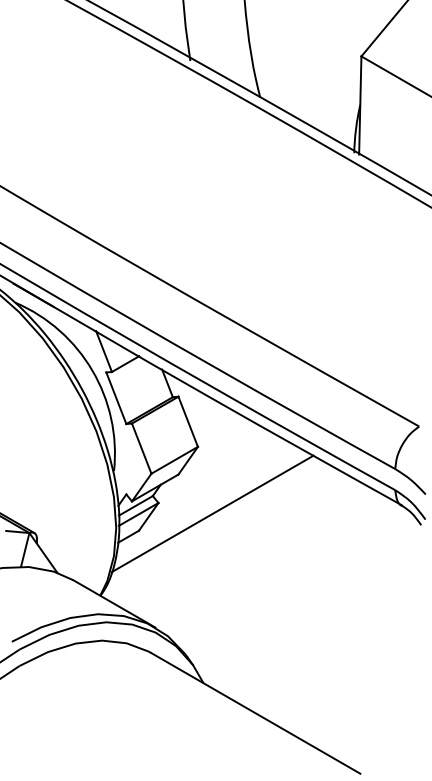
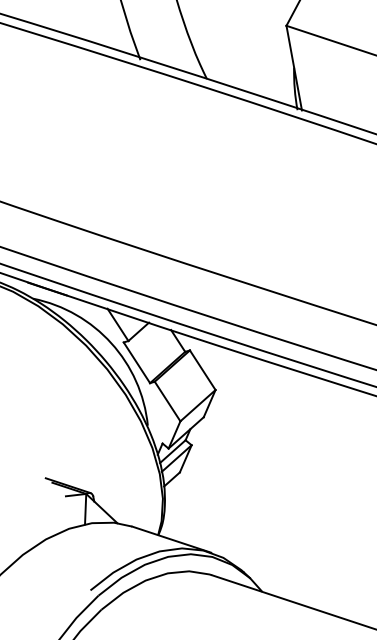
line: (212, 513) -> (239, 444), removed

